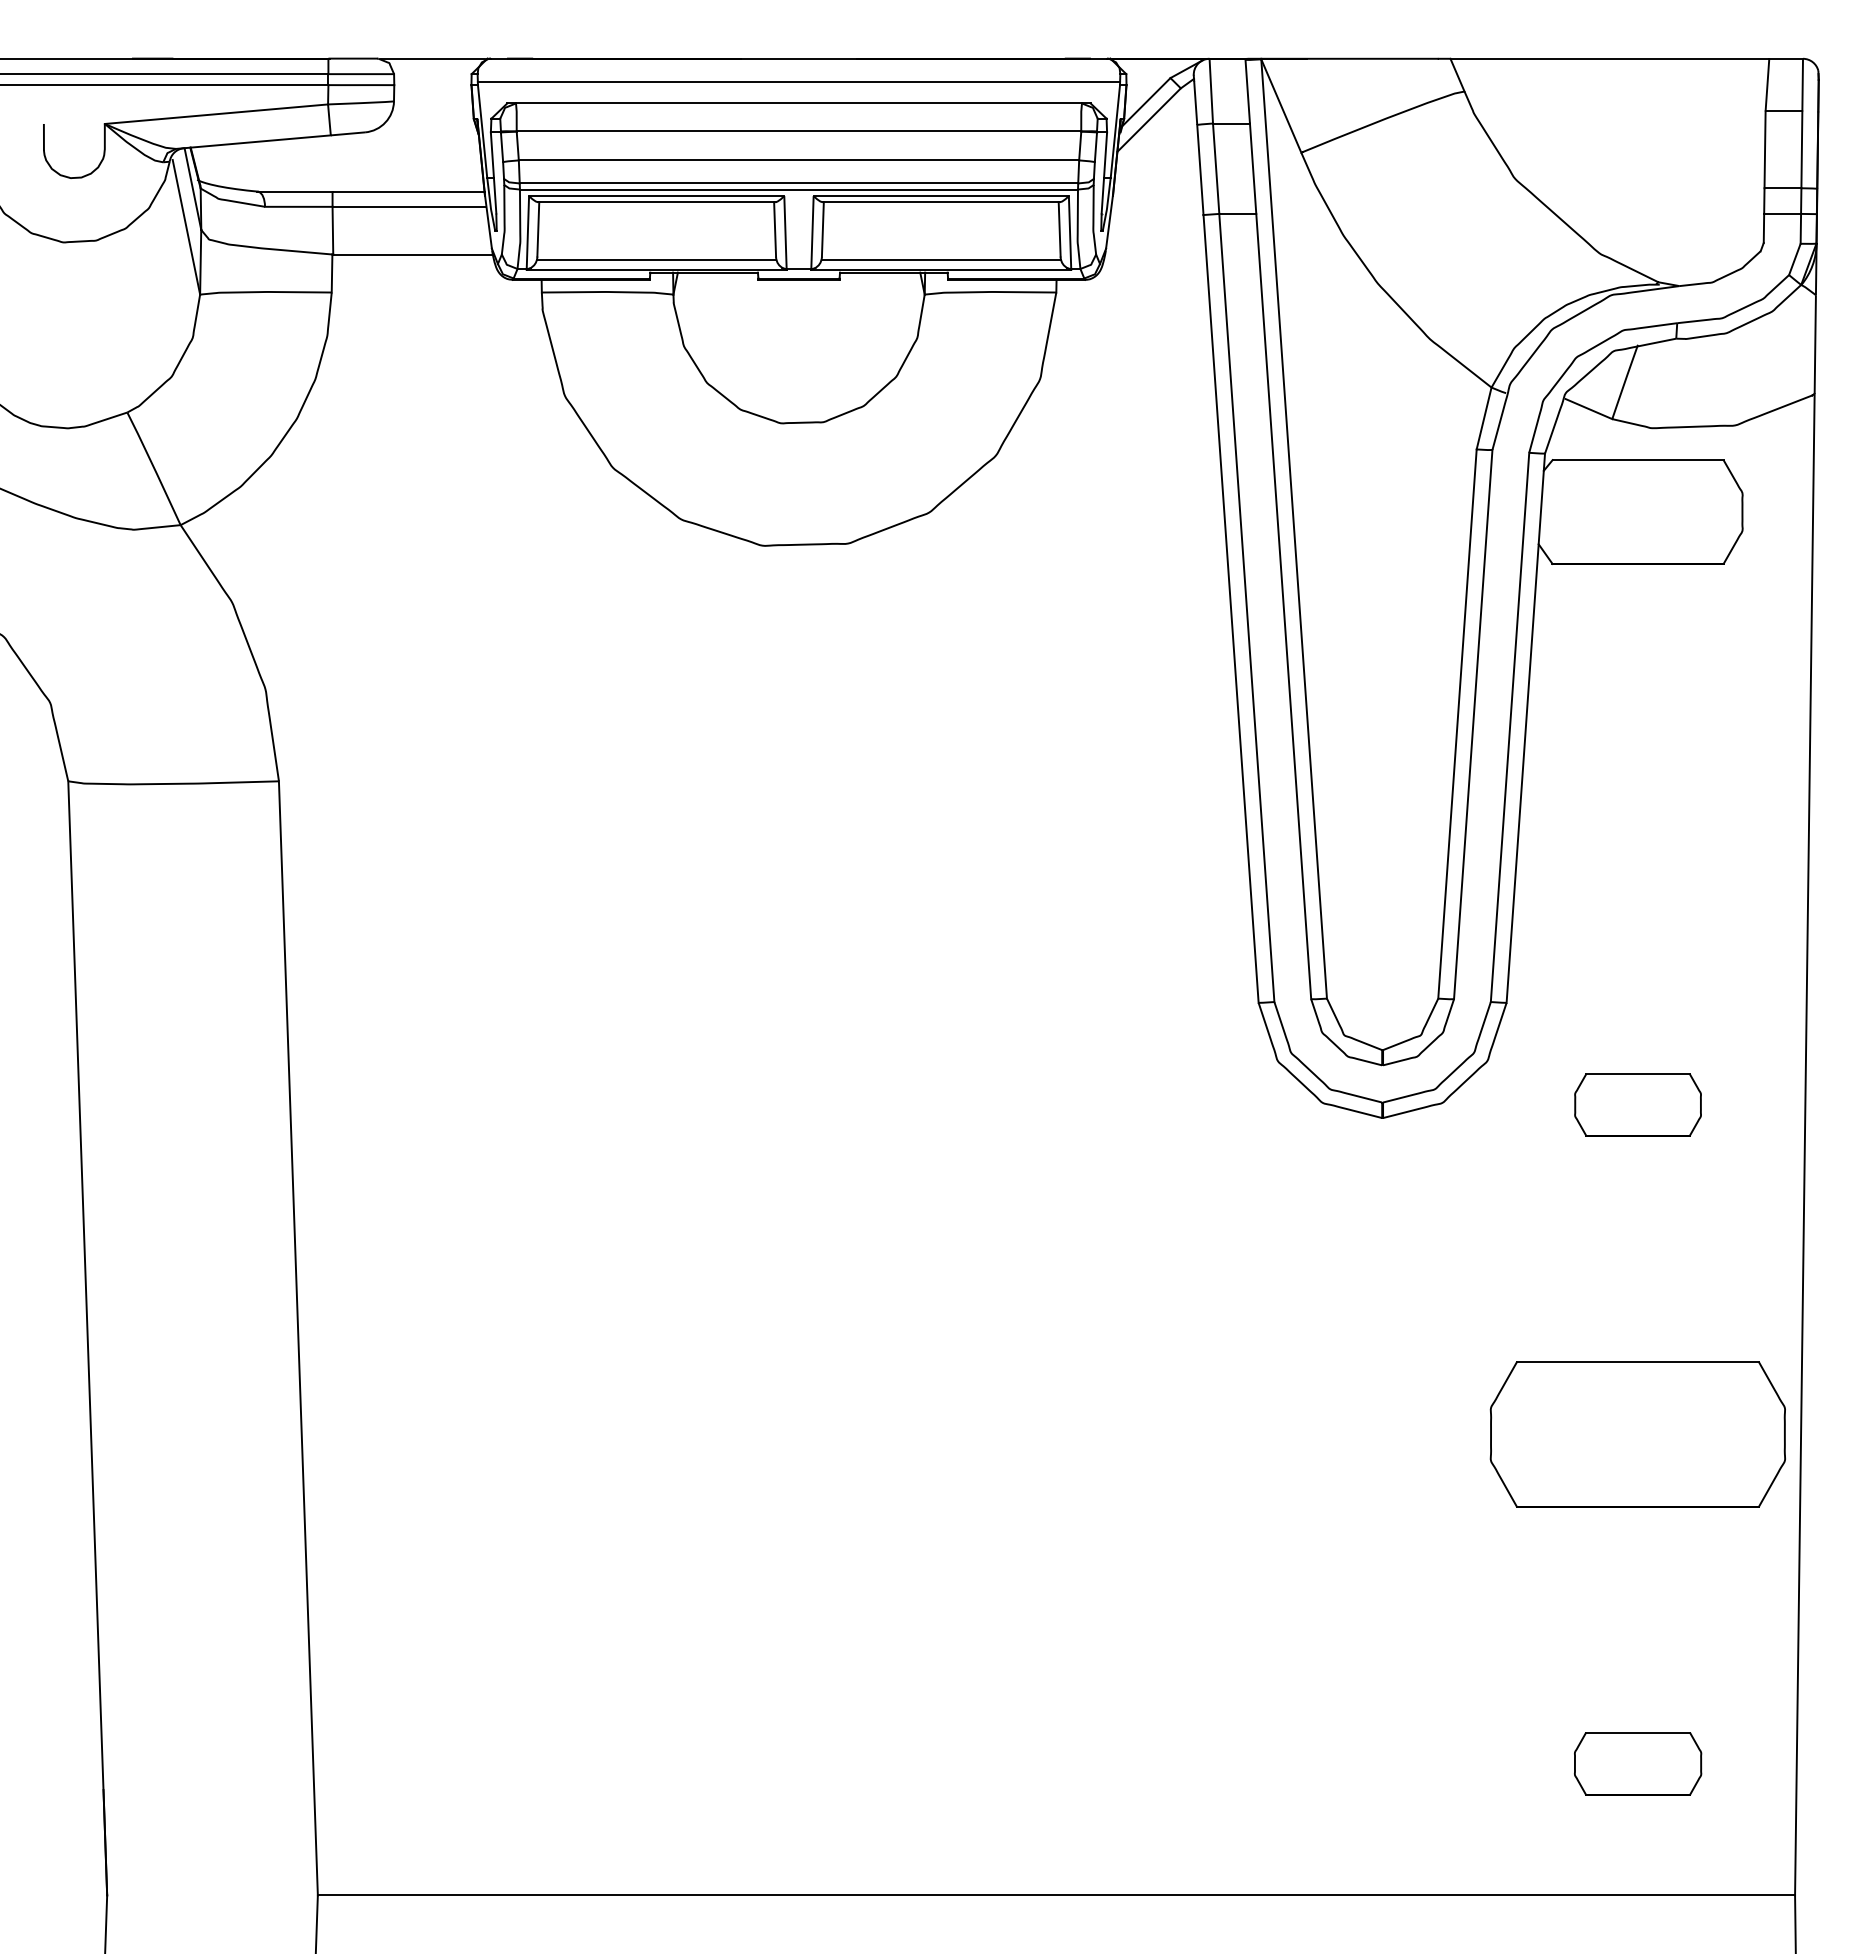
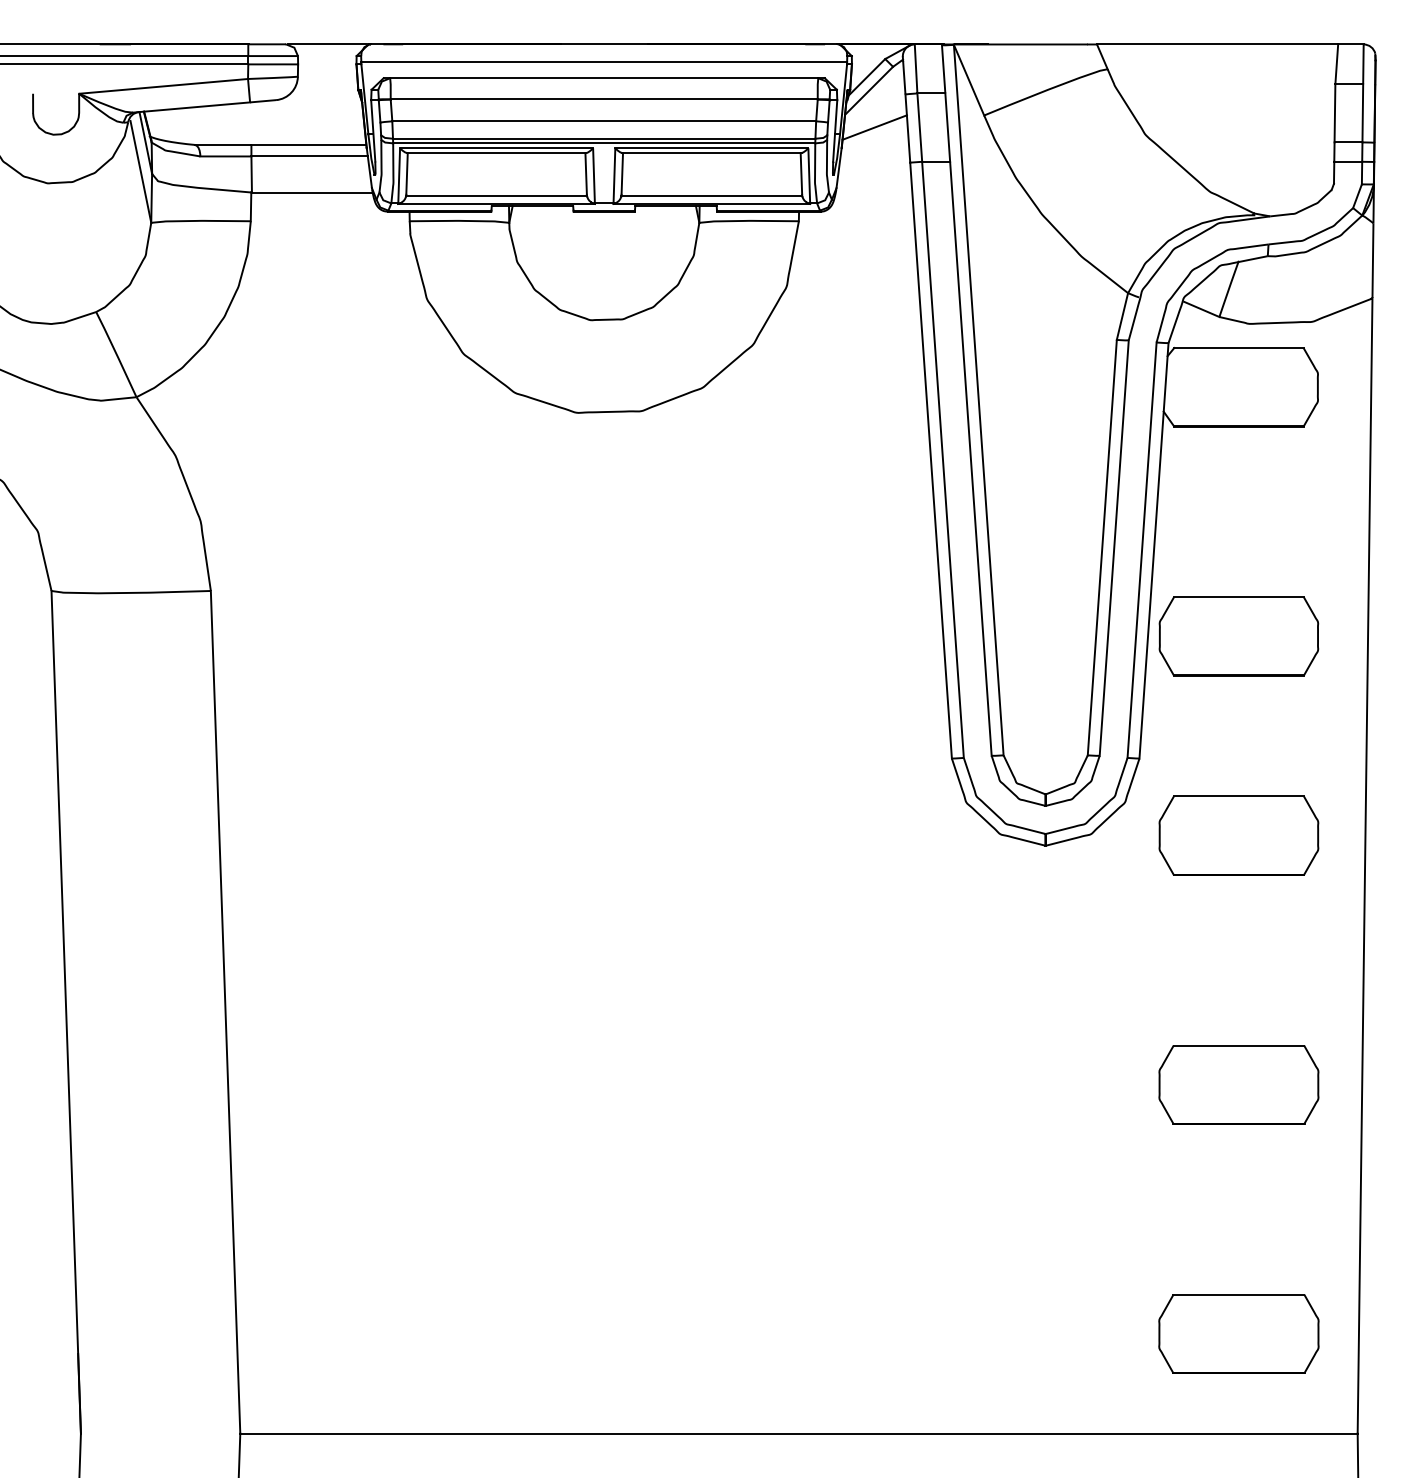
line: (1156, 168) -> (874, 127), added
part: (1637, 840) -> (1238, 635), added
part: (1637, 1104) -> (1238, 835), size x1.67
part: (1638, 1433) -> (1239, 1084), size x0.71
part: (1637, 1763) -> (1238, 1333), size x1.67

